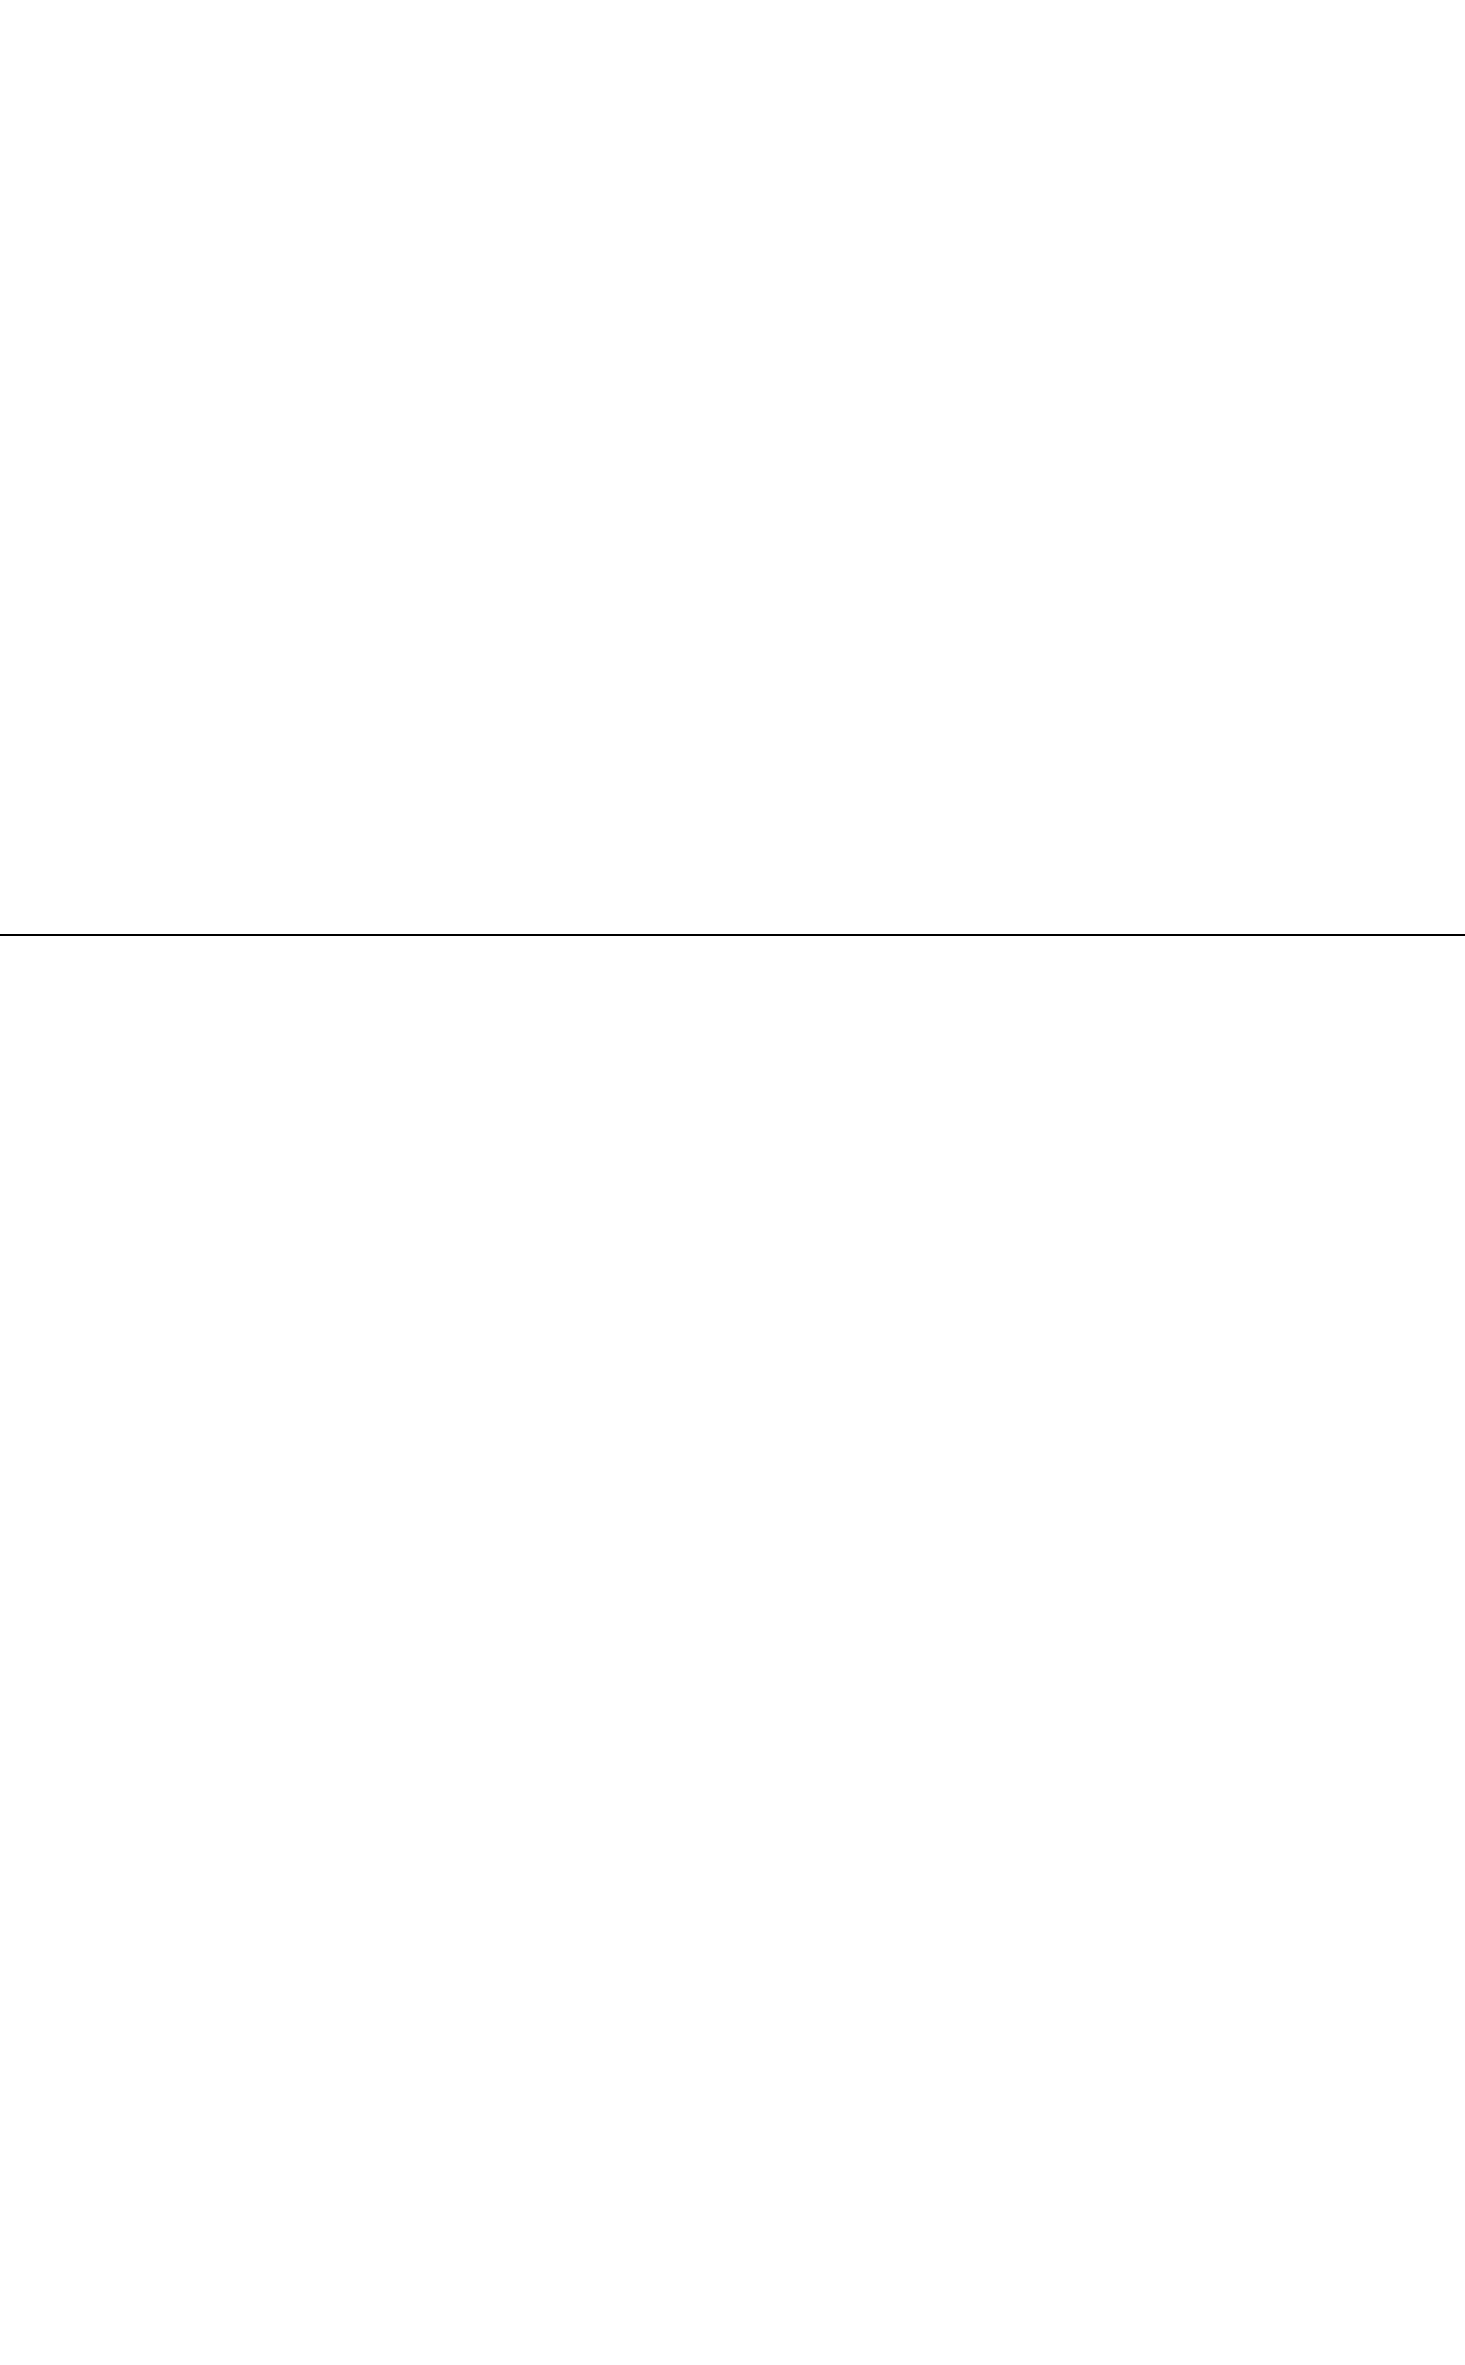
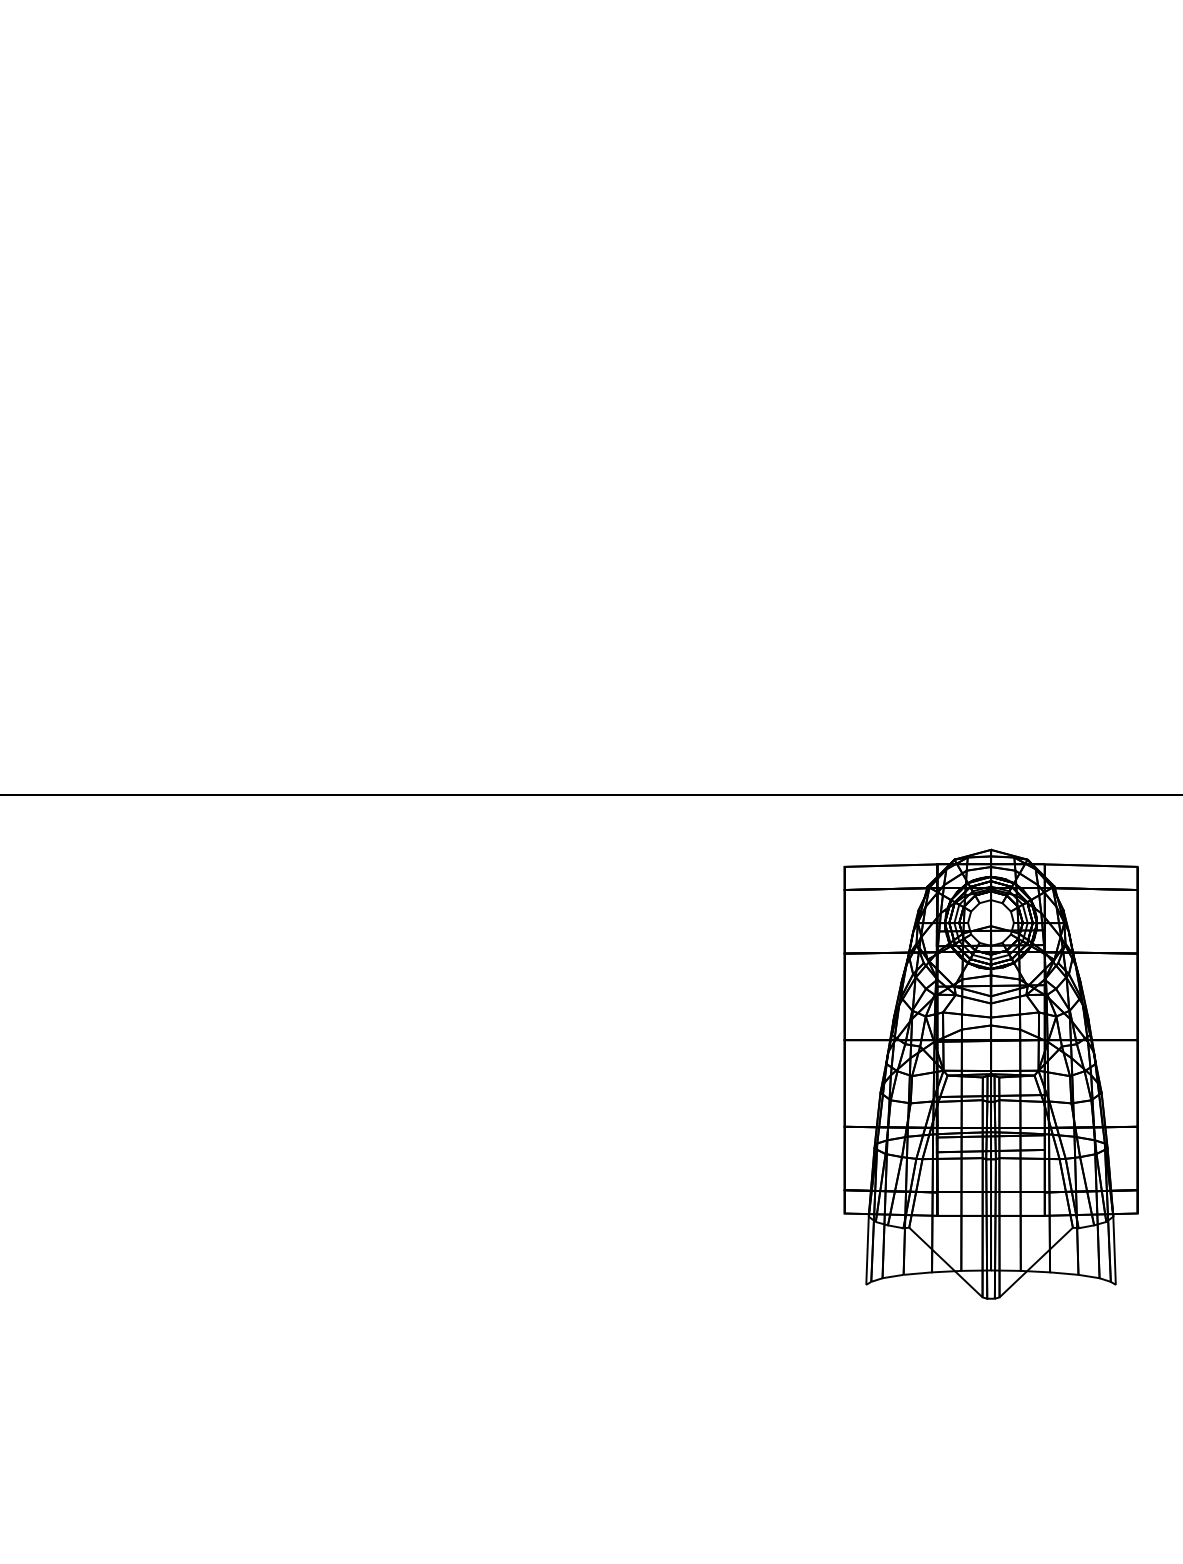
part: (1054, 1262) -> (991, 1073), added

